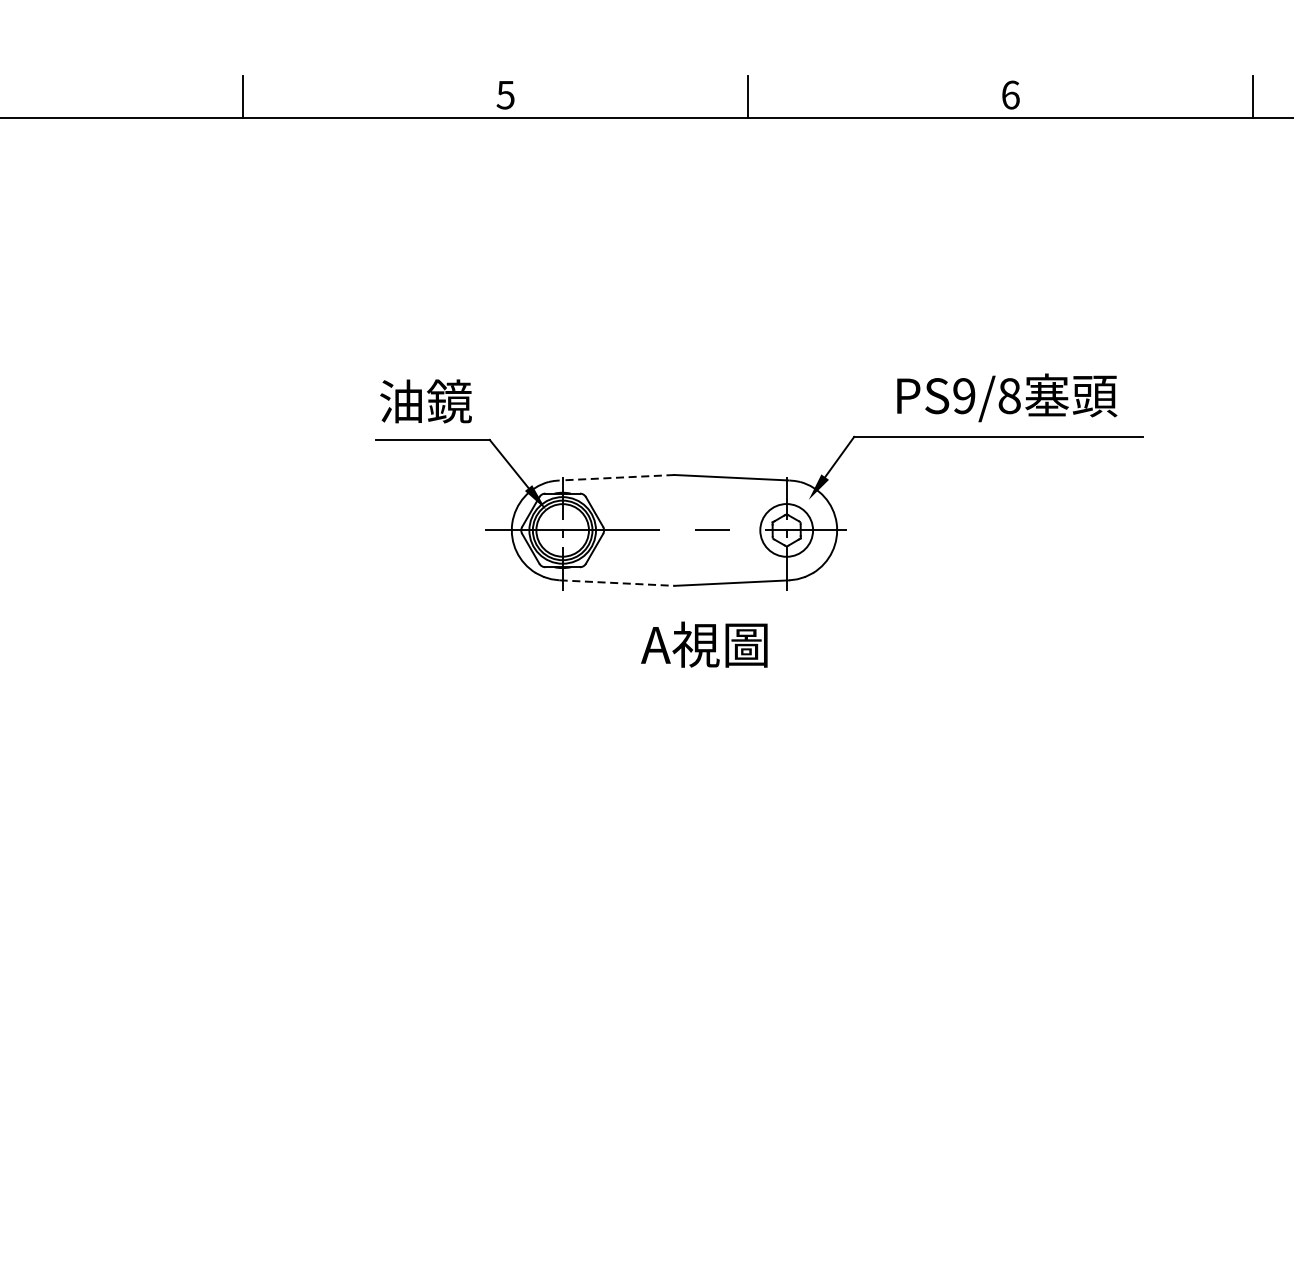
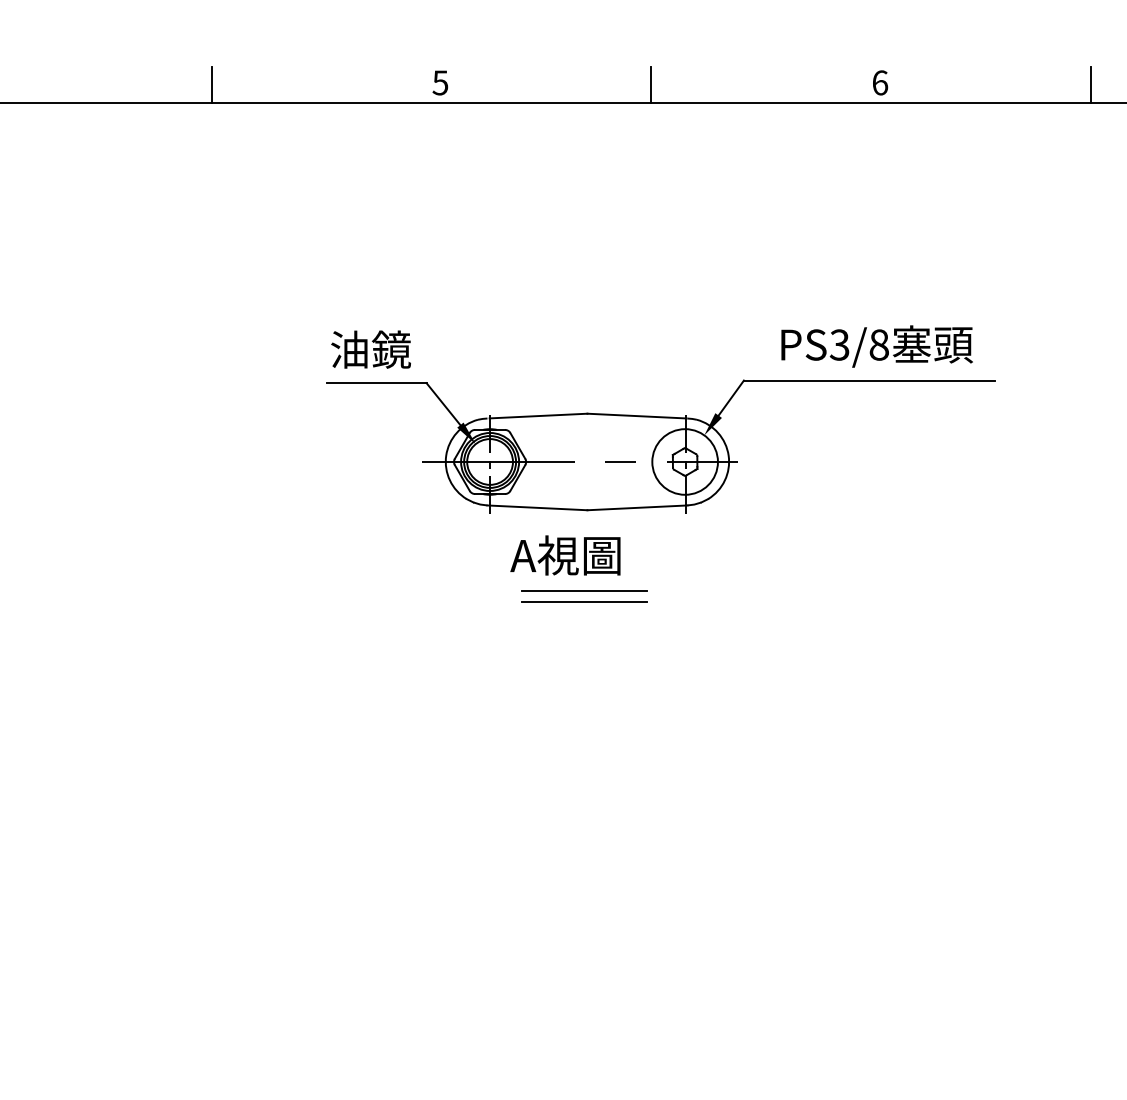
text: (963, 395) -> (839, 344), PS9/8 -> PS3/8
line: (618, 478) -> (538, 416), dashed -> solid
circle: (785, 529) -> (684, 461), size x1.43
line: (617, 582) -> (537, 507), dashed -> solid
text: (704, 644) -> (565, 555), moved
line: (671, 678) -> (584, 590), added
line: (671, 690) -> (584, 601), added

